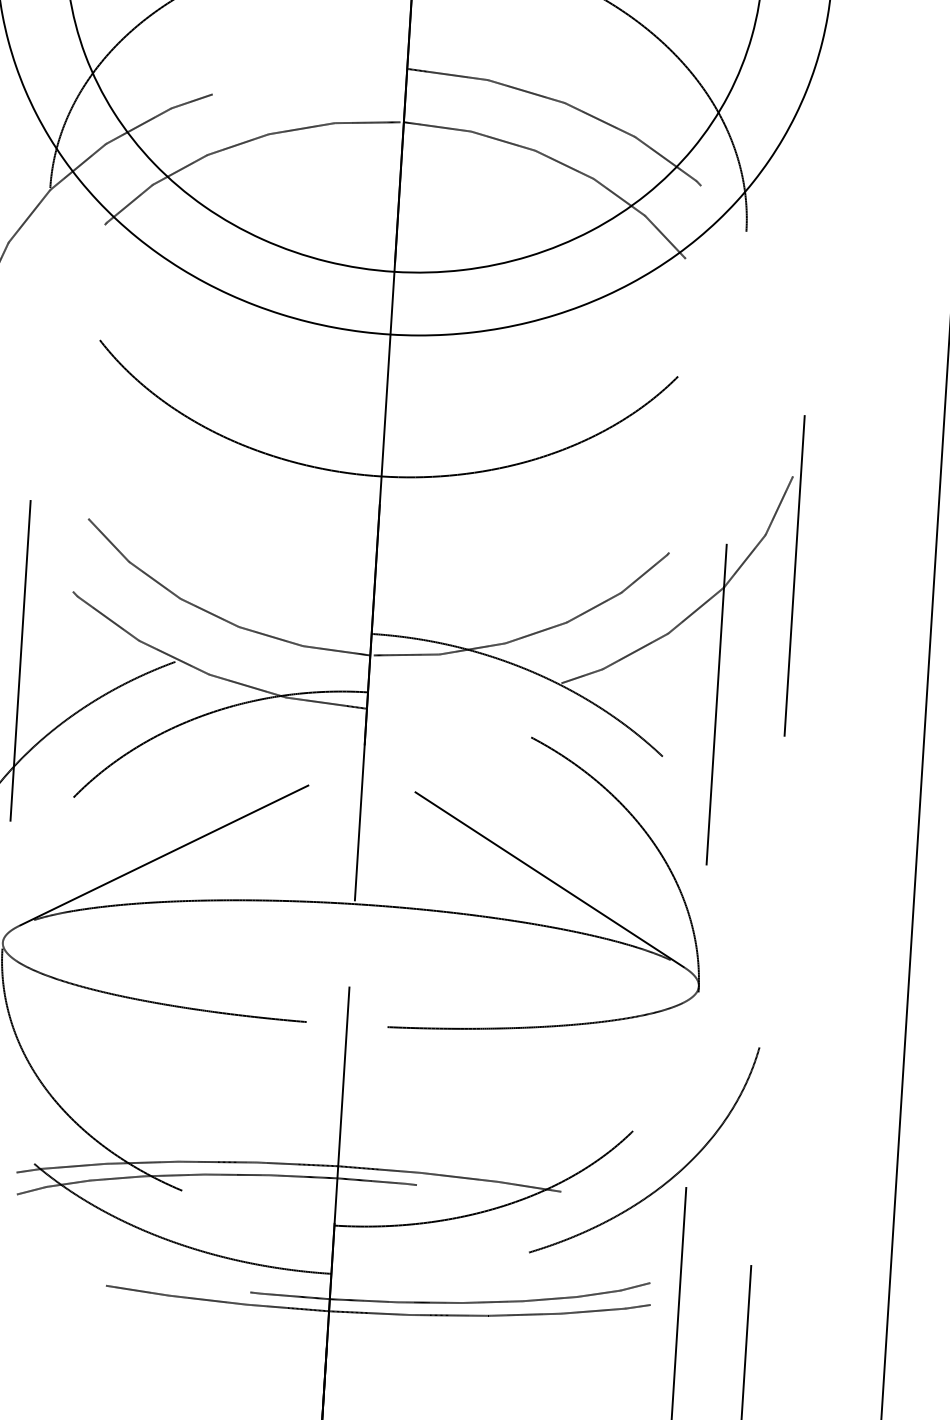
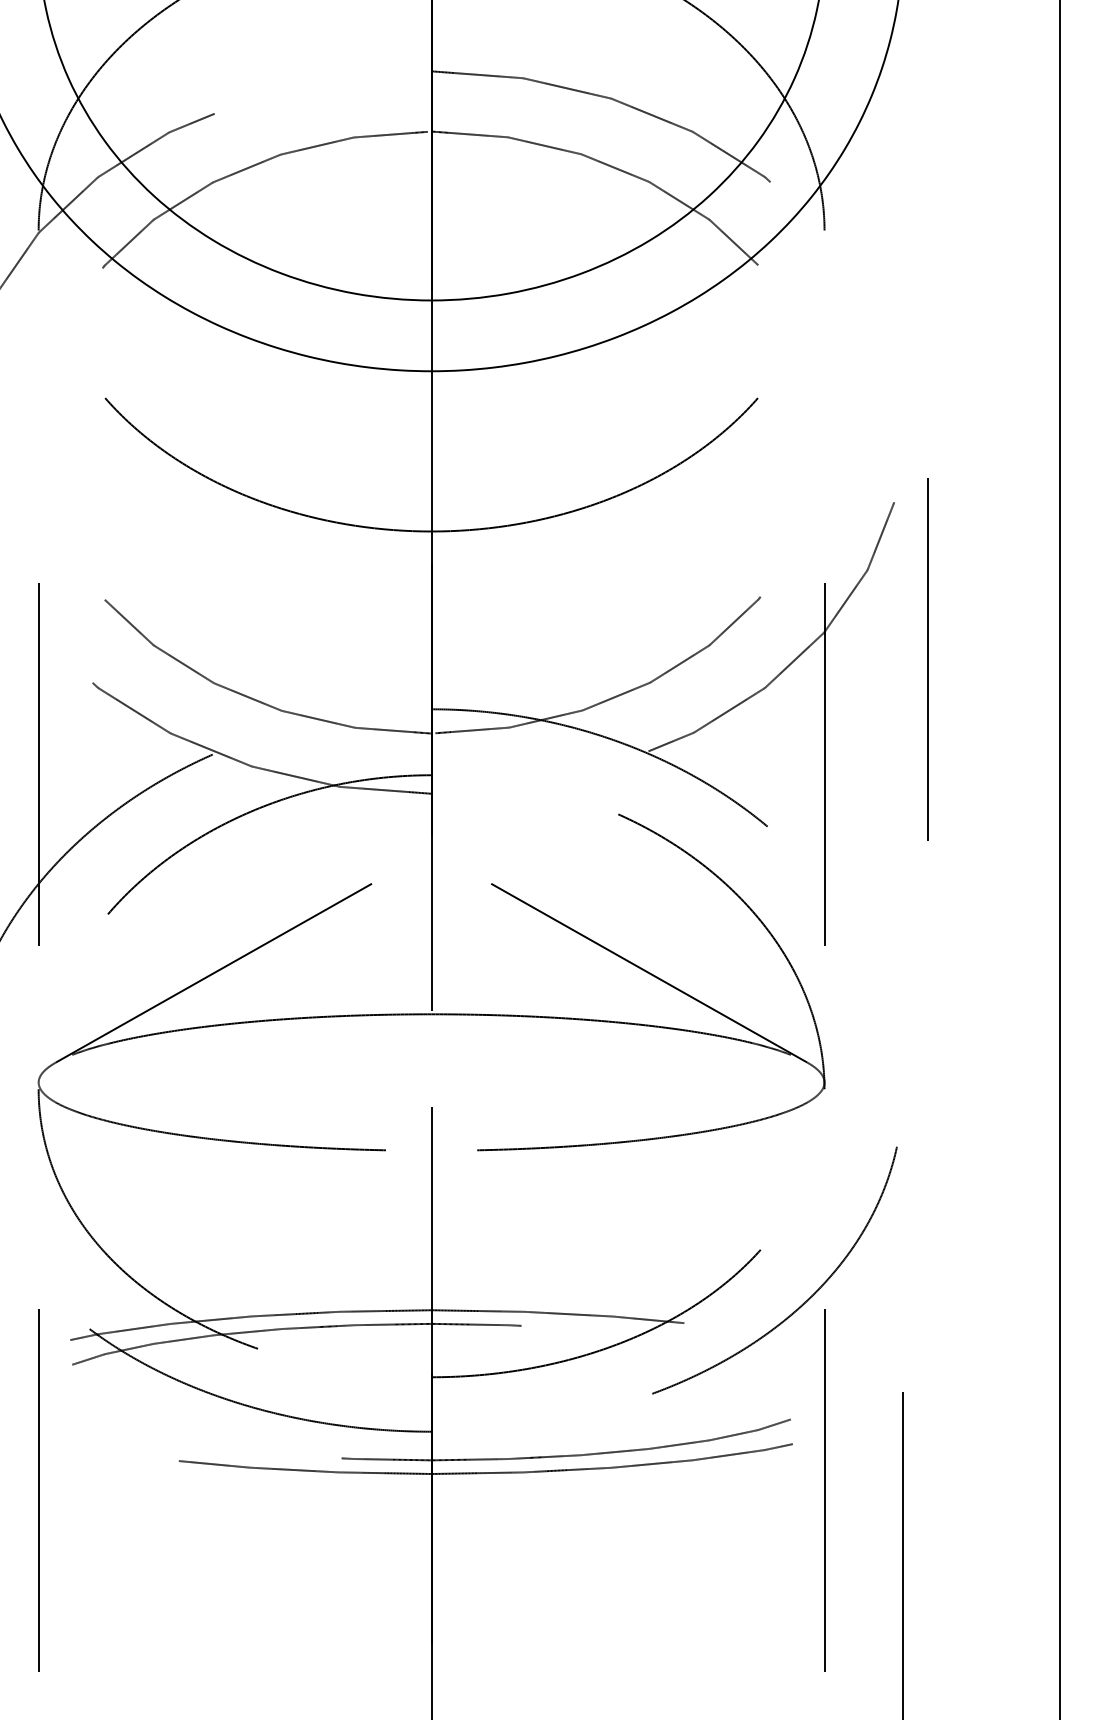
line: (794, 576) -> (927, 659), moved

